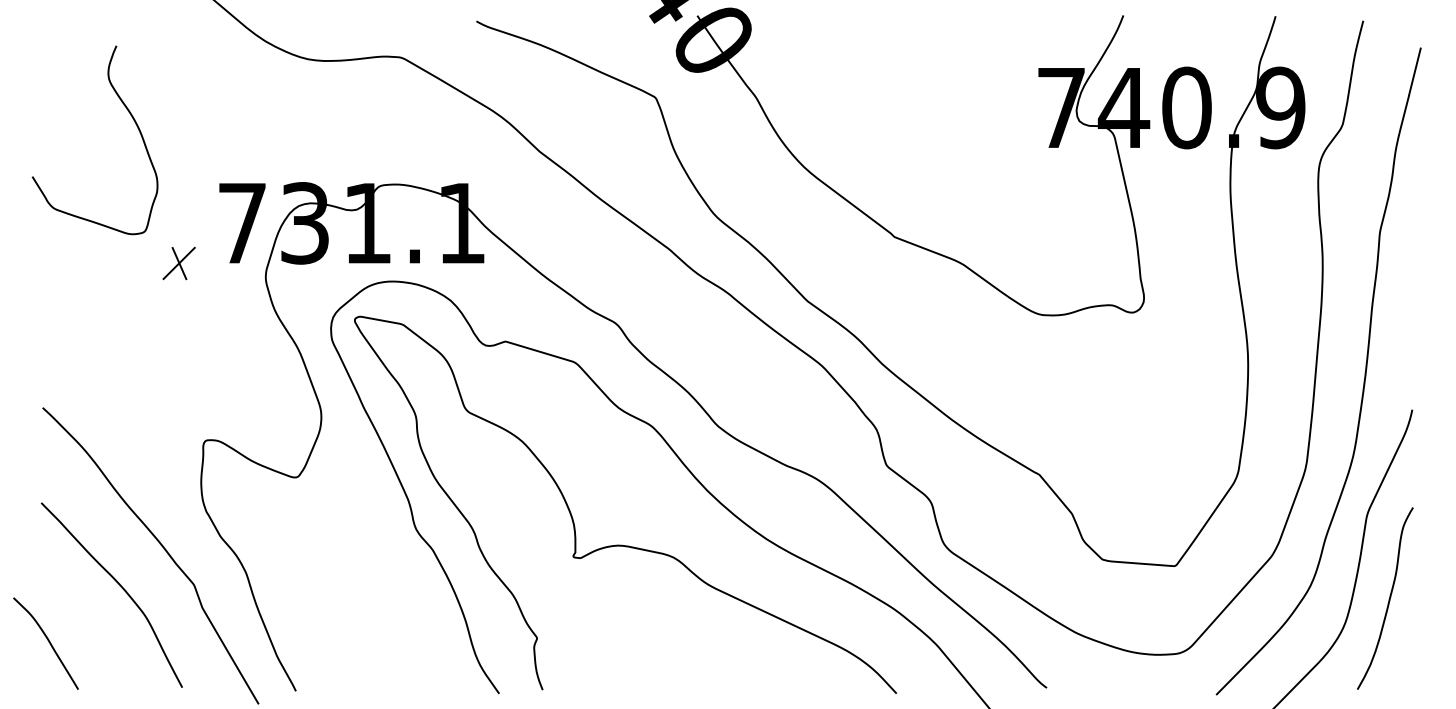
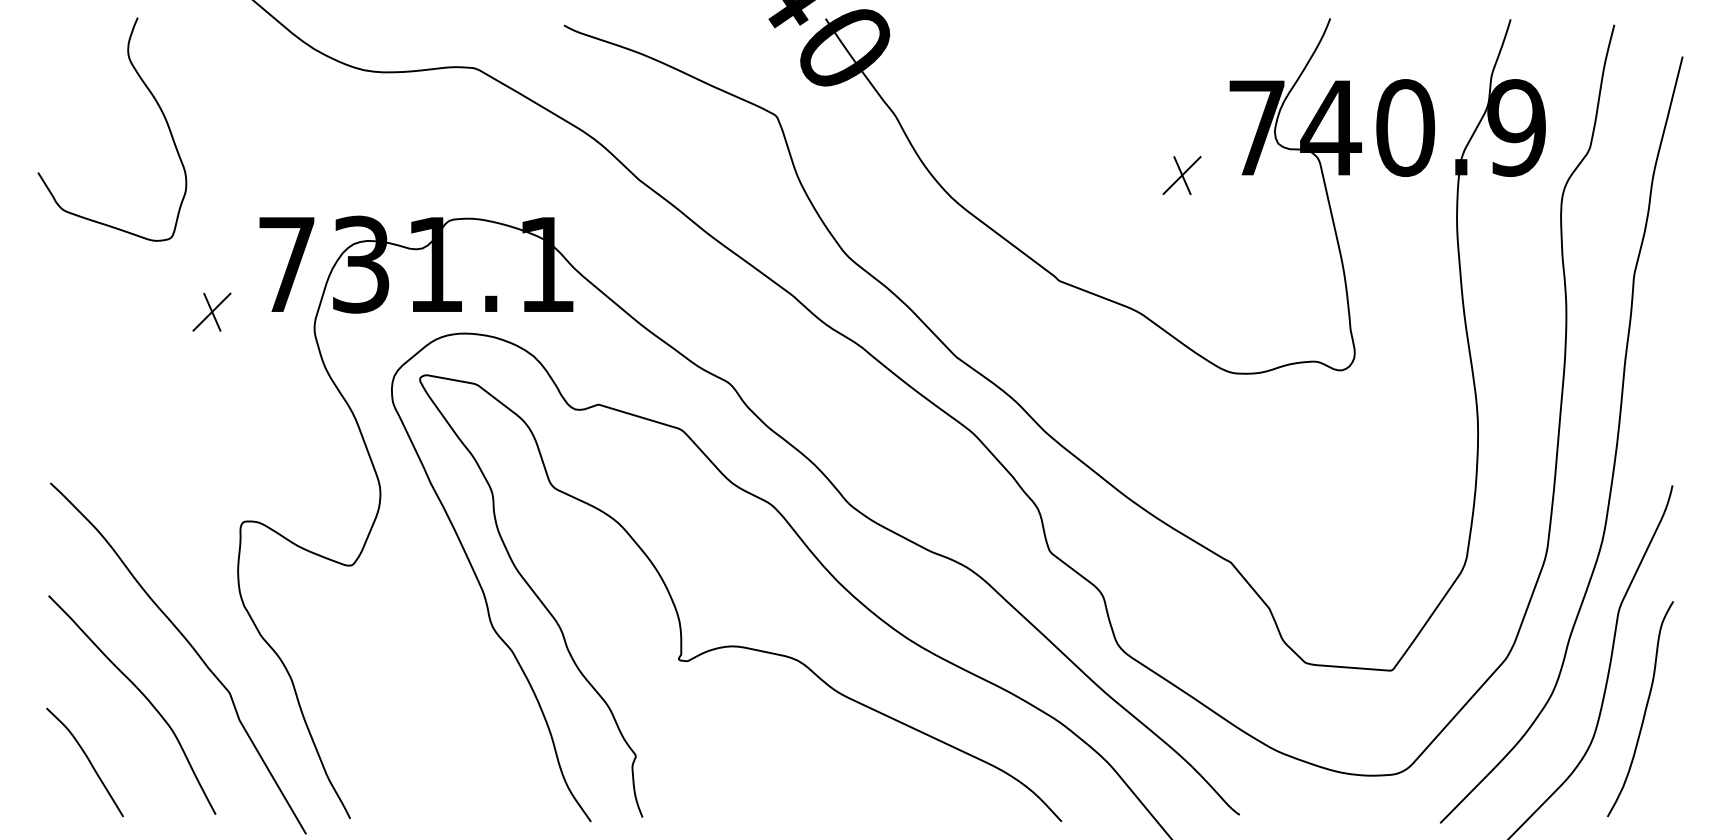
curve: (131, 117) -> (155, 102), moved
part: (997, 147) -> (1181, 174), added
curve: (48, 642) -> (87, 761), moved

